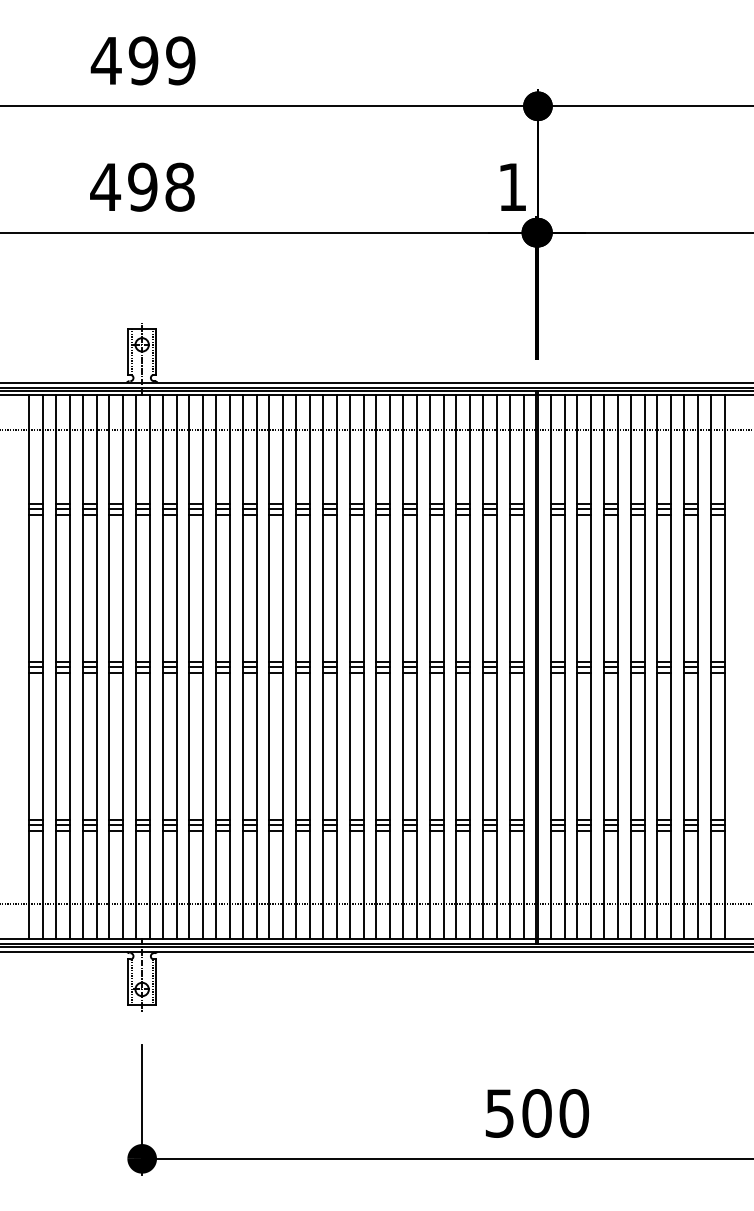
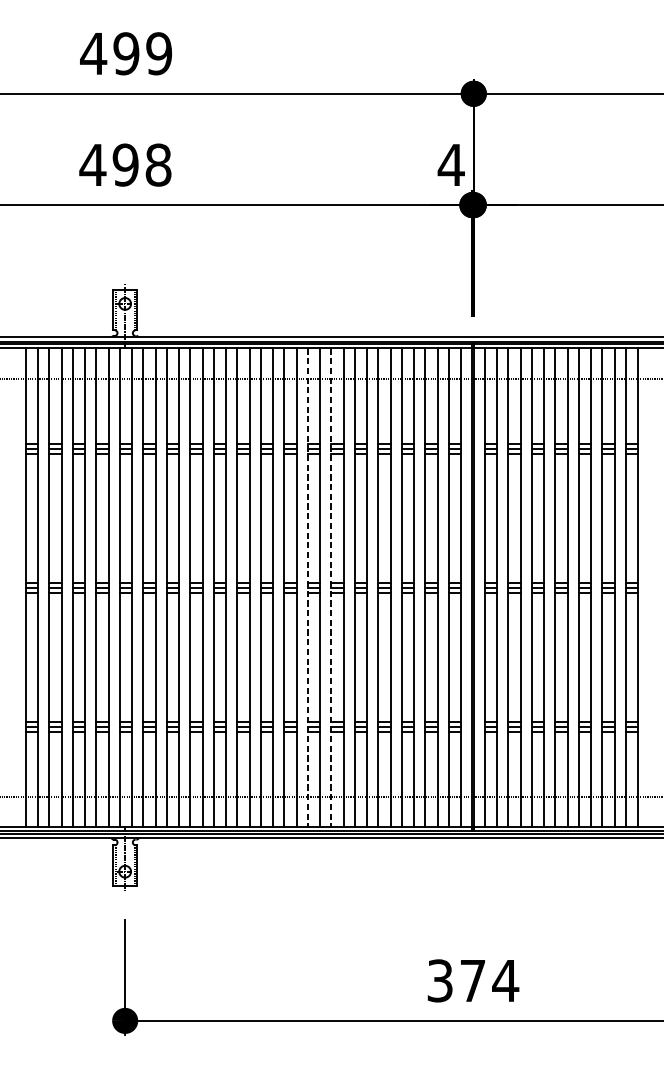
text: (512, 186) -> (451, 164), 1 -> 4
line: (349, 667) -> (307, 588), solid -> dashed
line: (376, 667) -> (331, 588), solid -> dashed
text: (537, 1113) -> (473, 980), 500 -> 374

